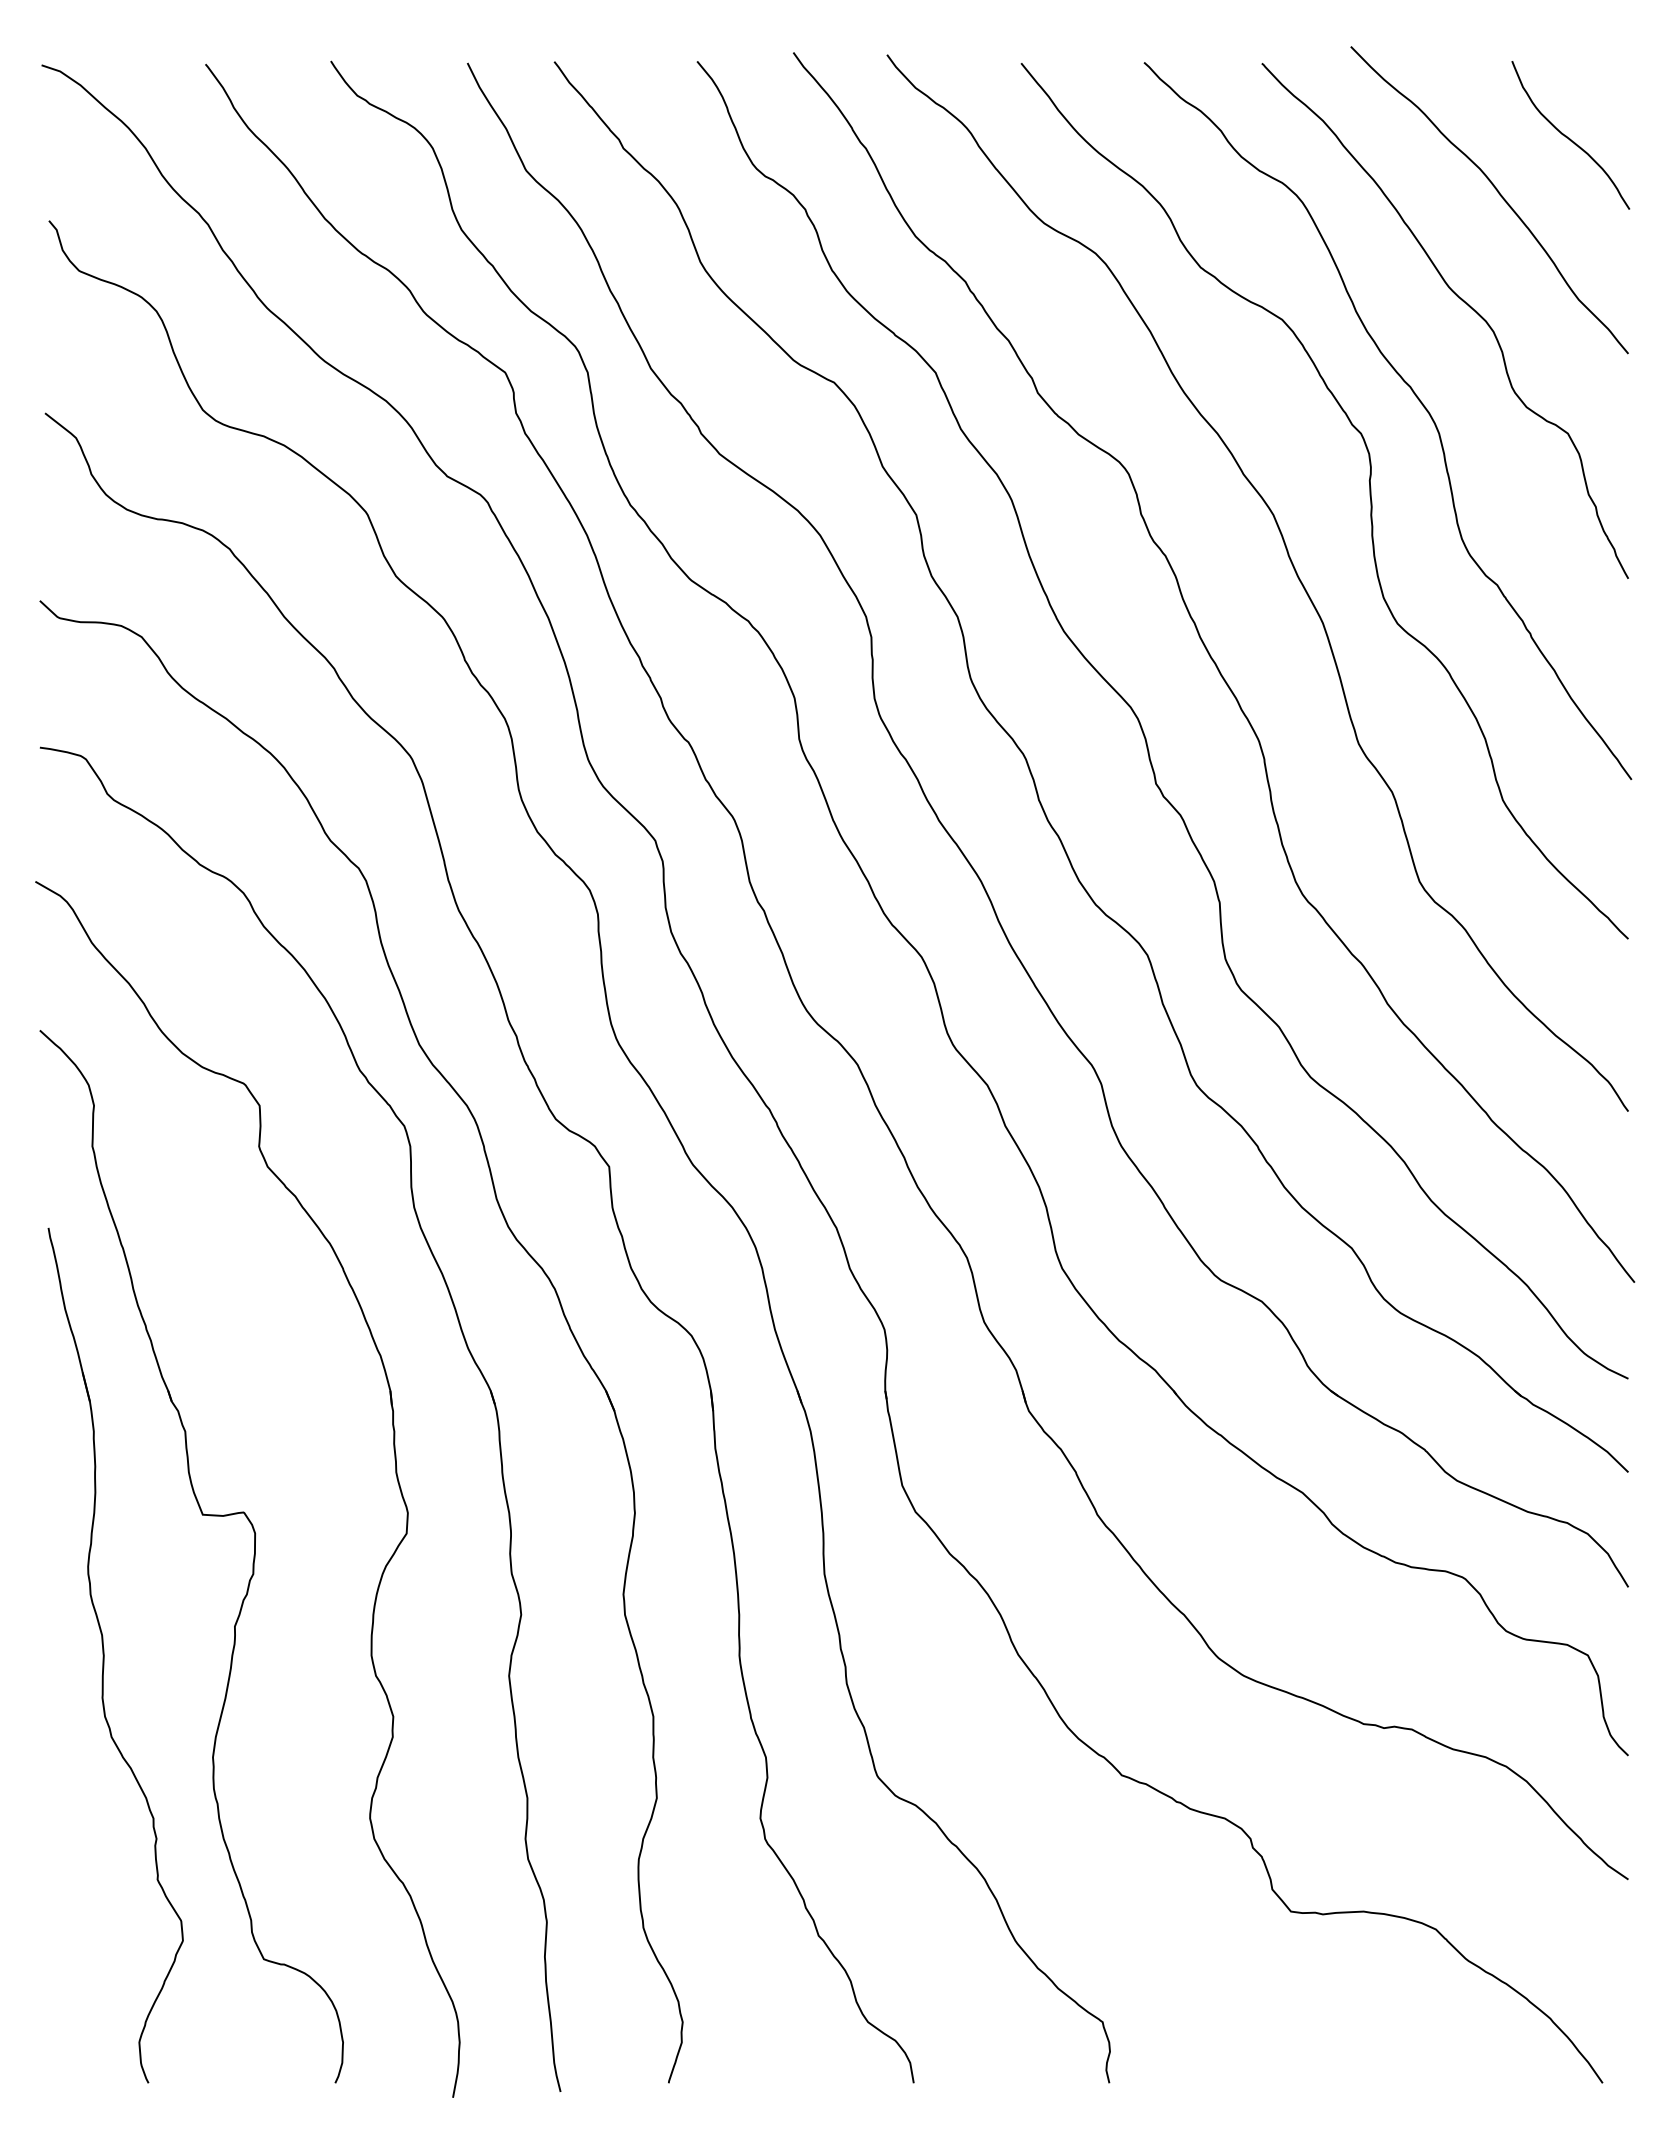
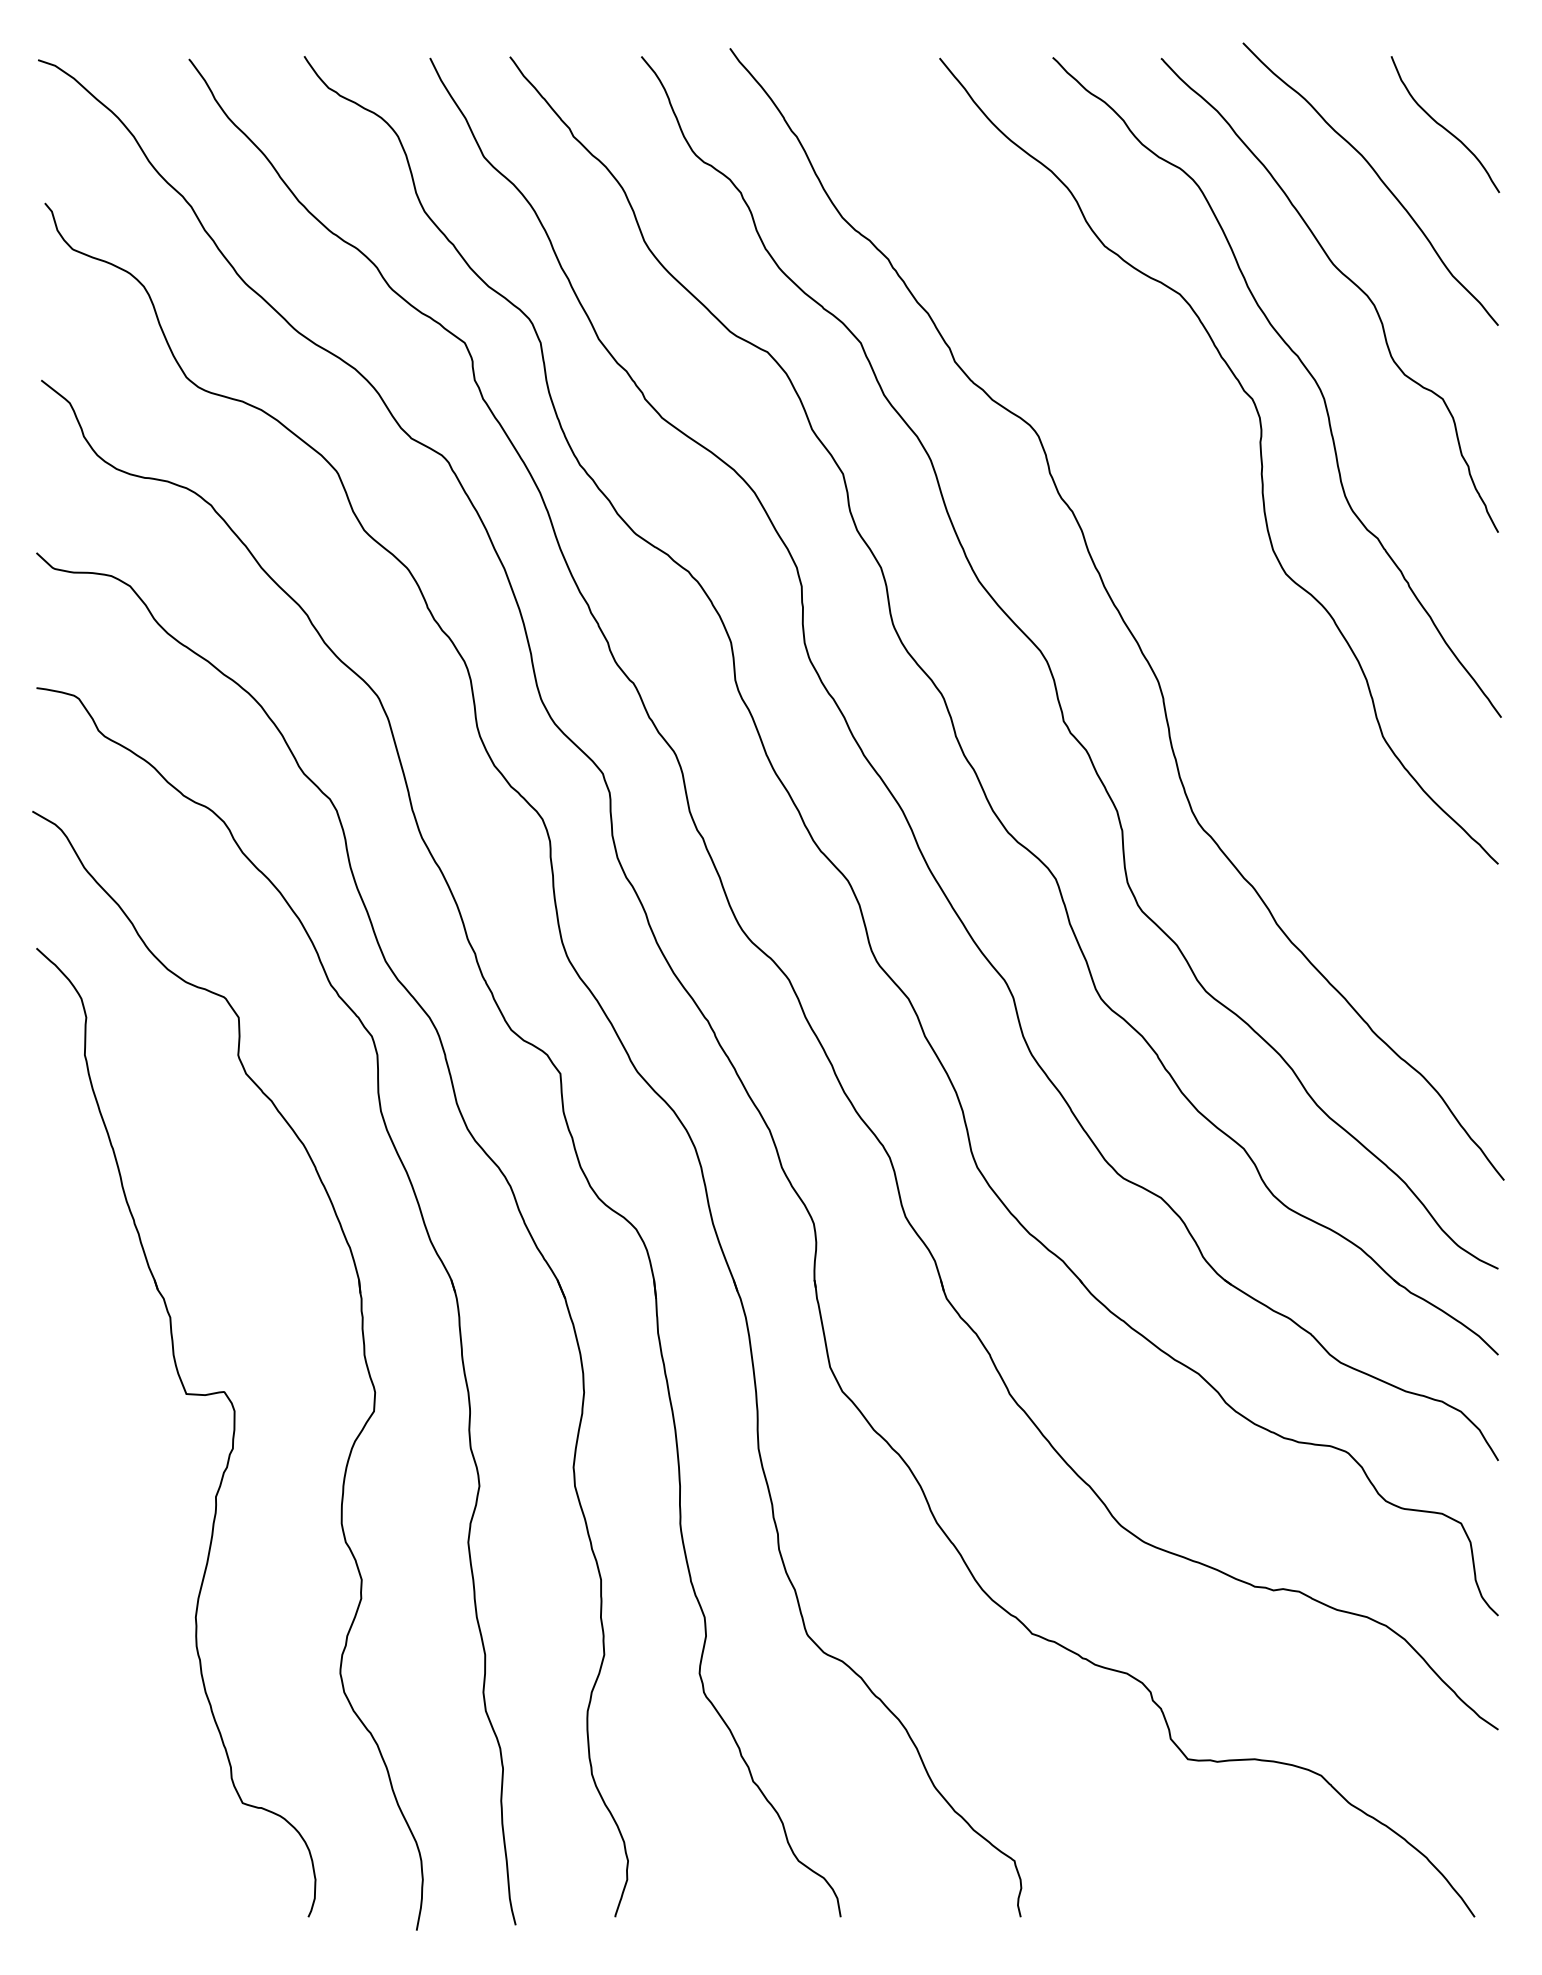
curve: (1293, 569) -> (1190, 524), removed
part: (104, 1655) -> (95, 1523), removed

